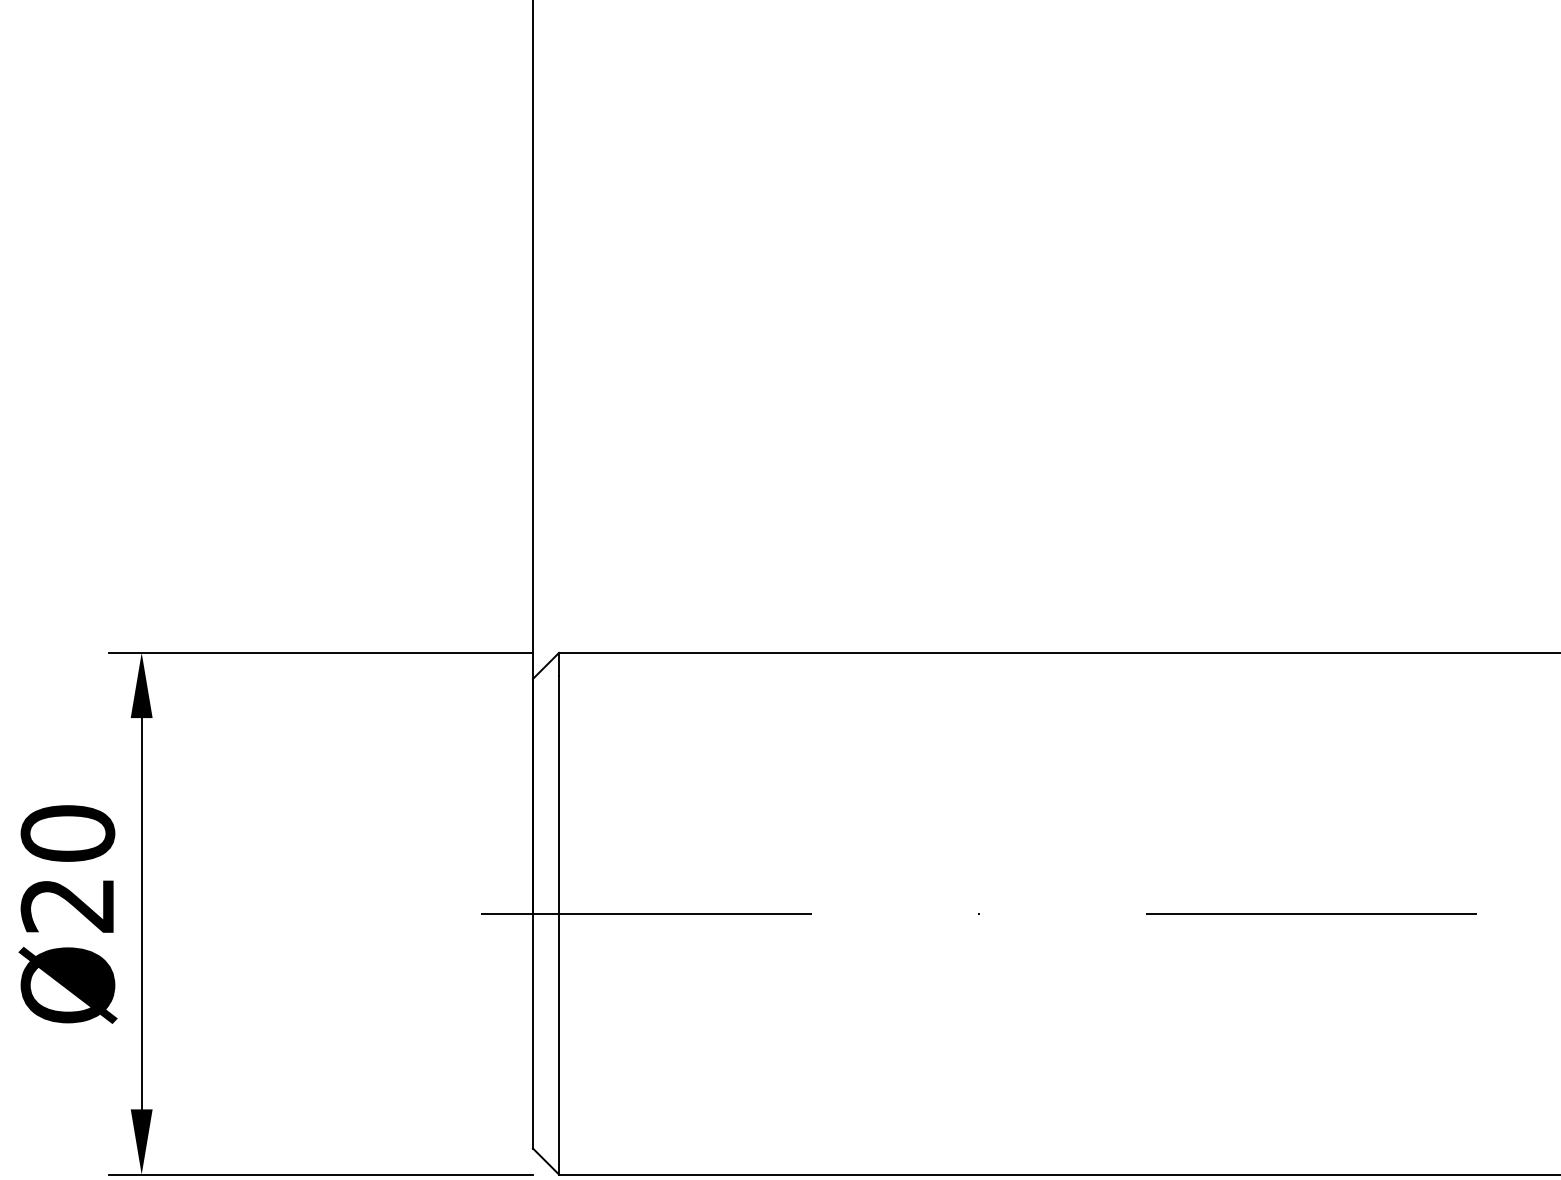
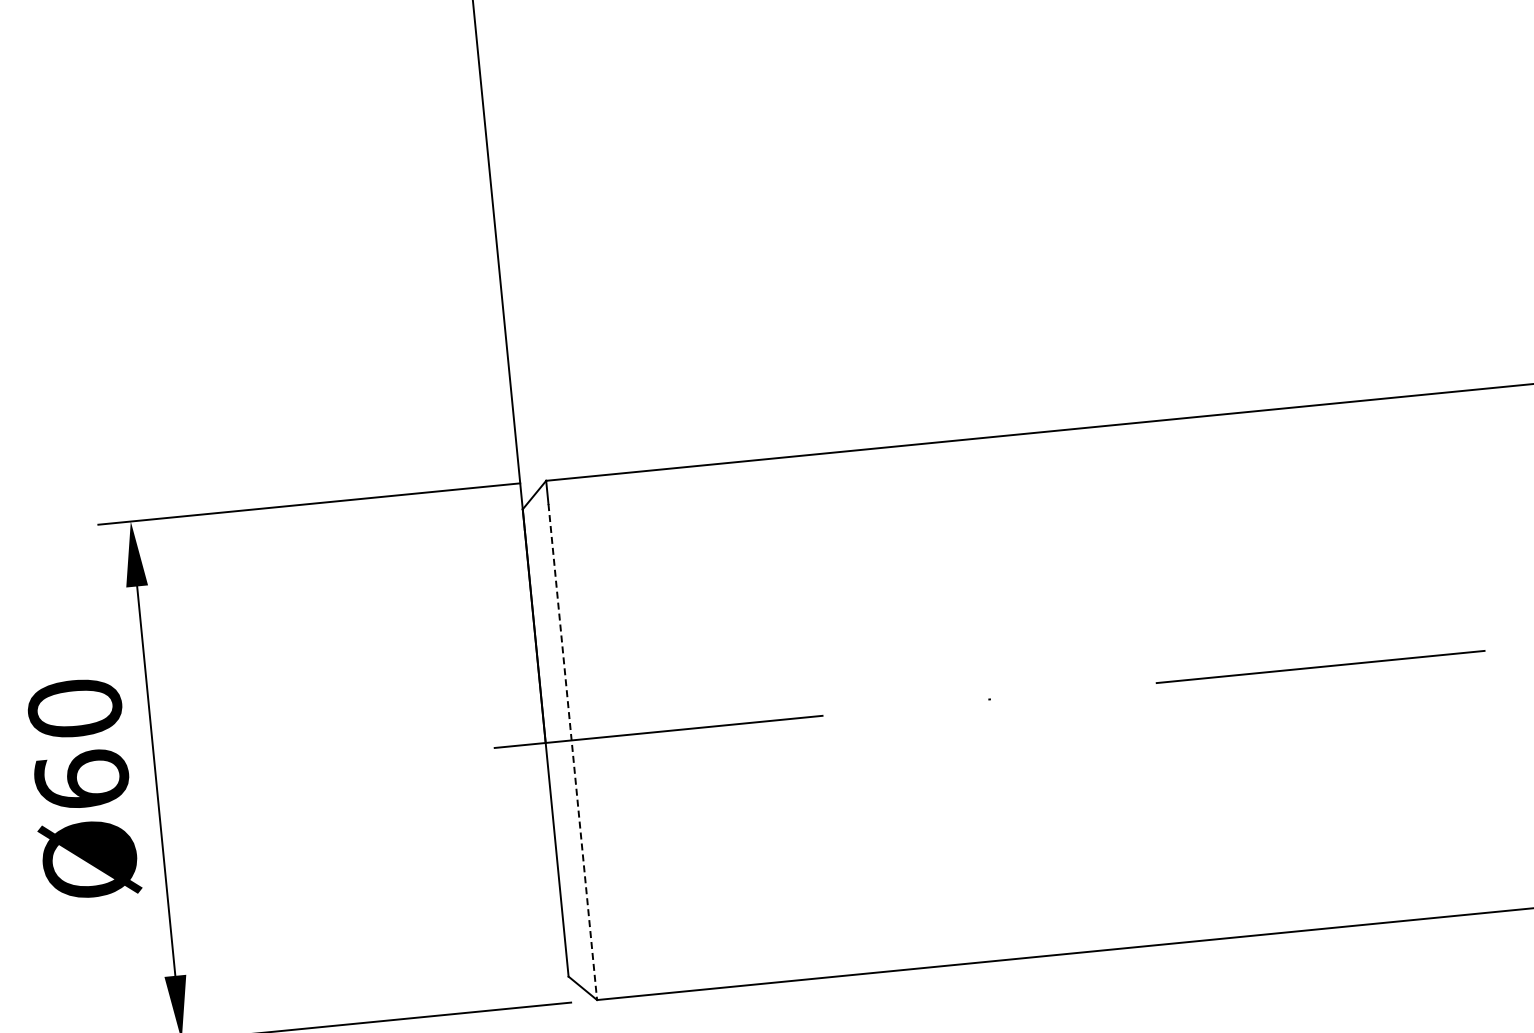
text: (67, 904) -> (81, 779), Ø20 -> Ø60
line: (559, 925) -> (573, 752), solid -> dashed

